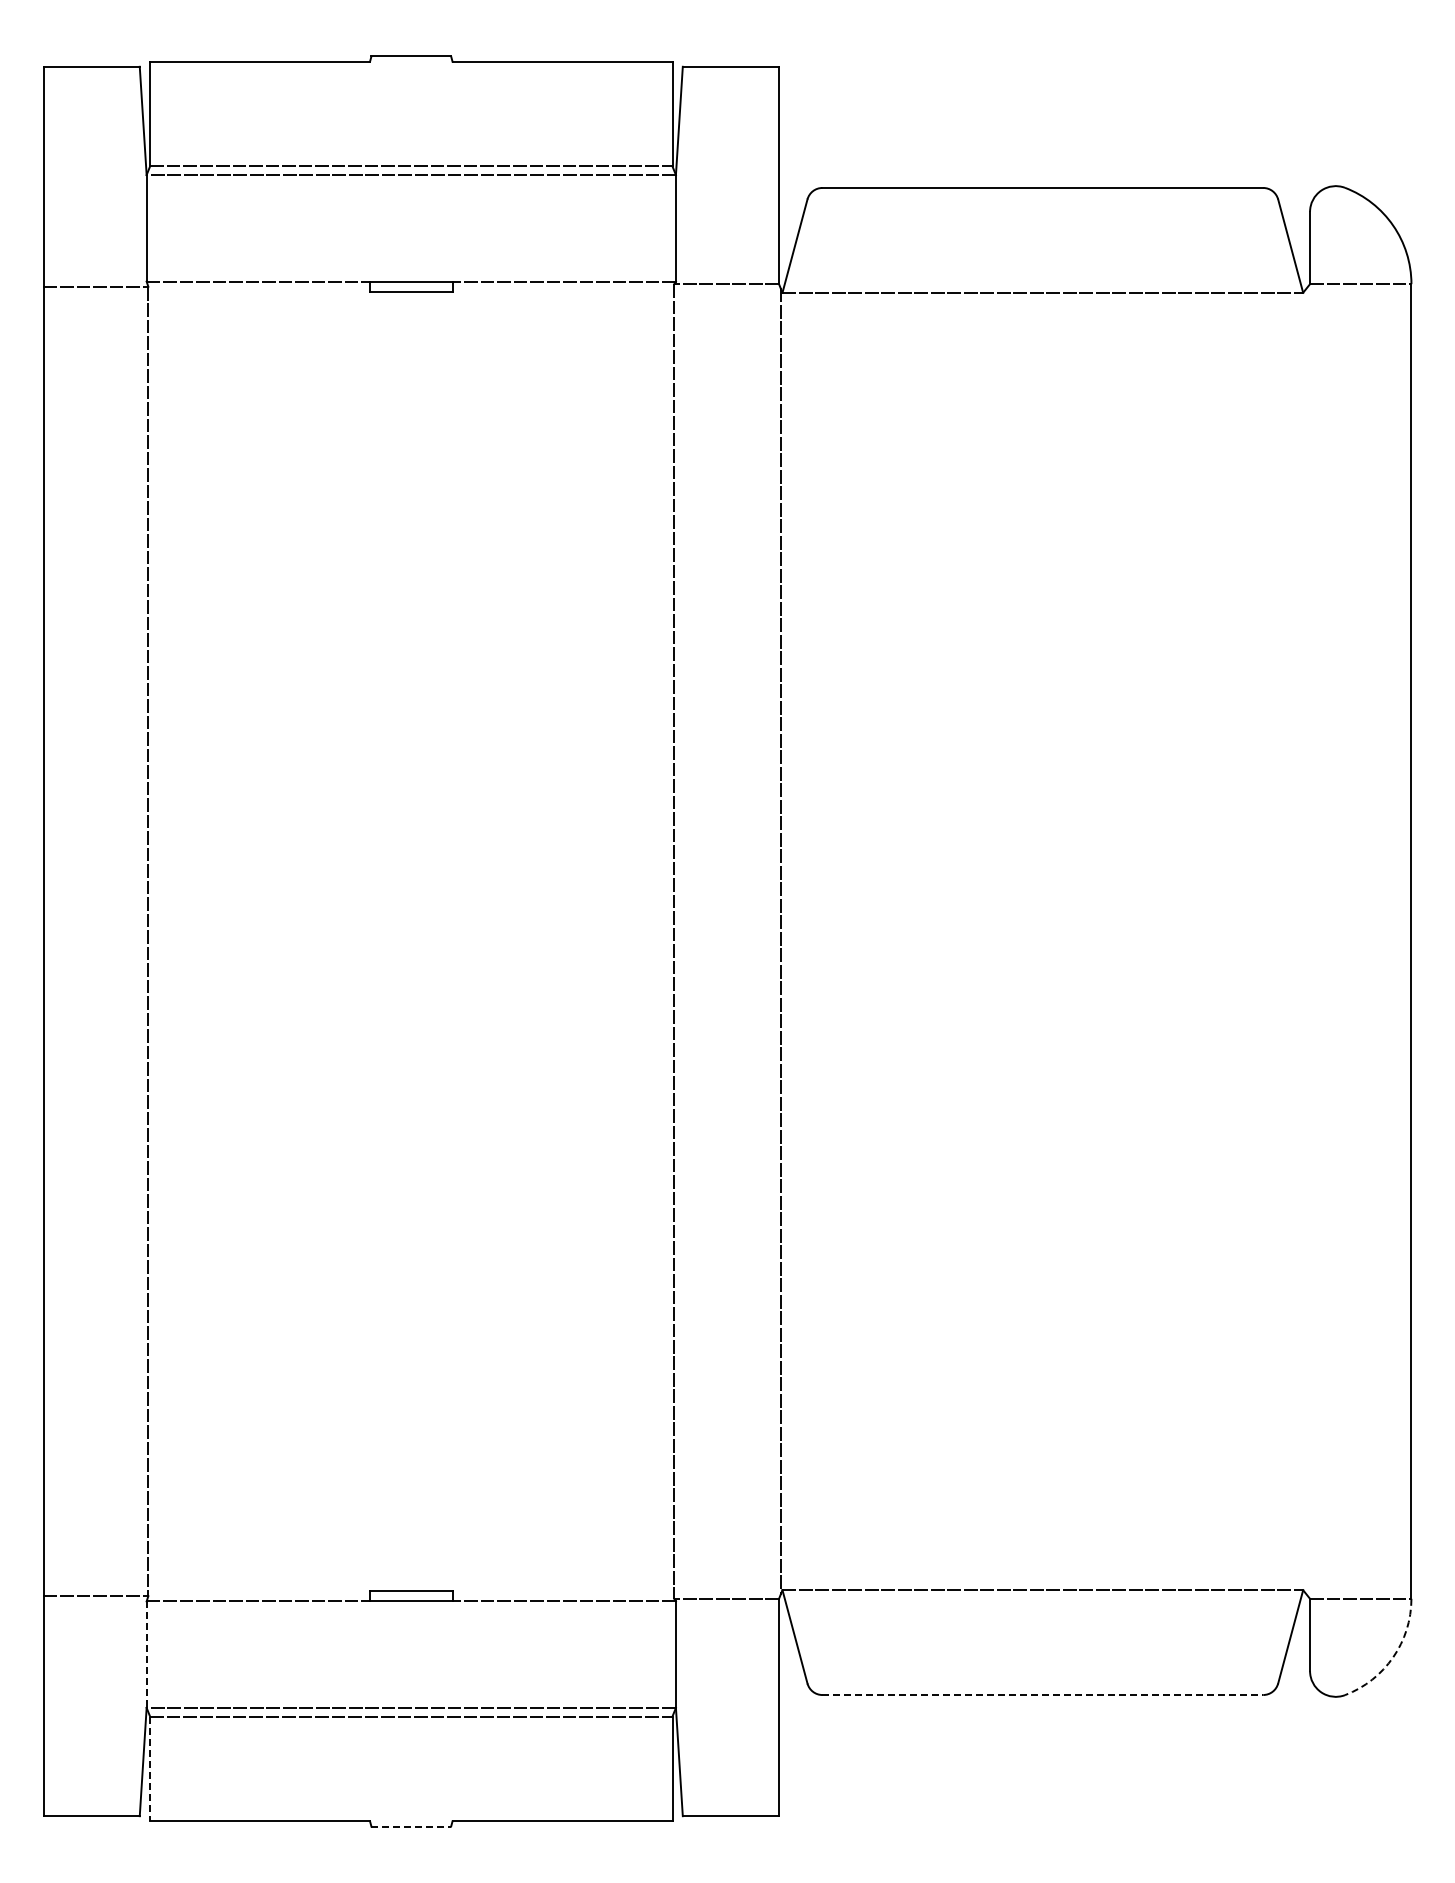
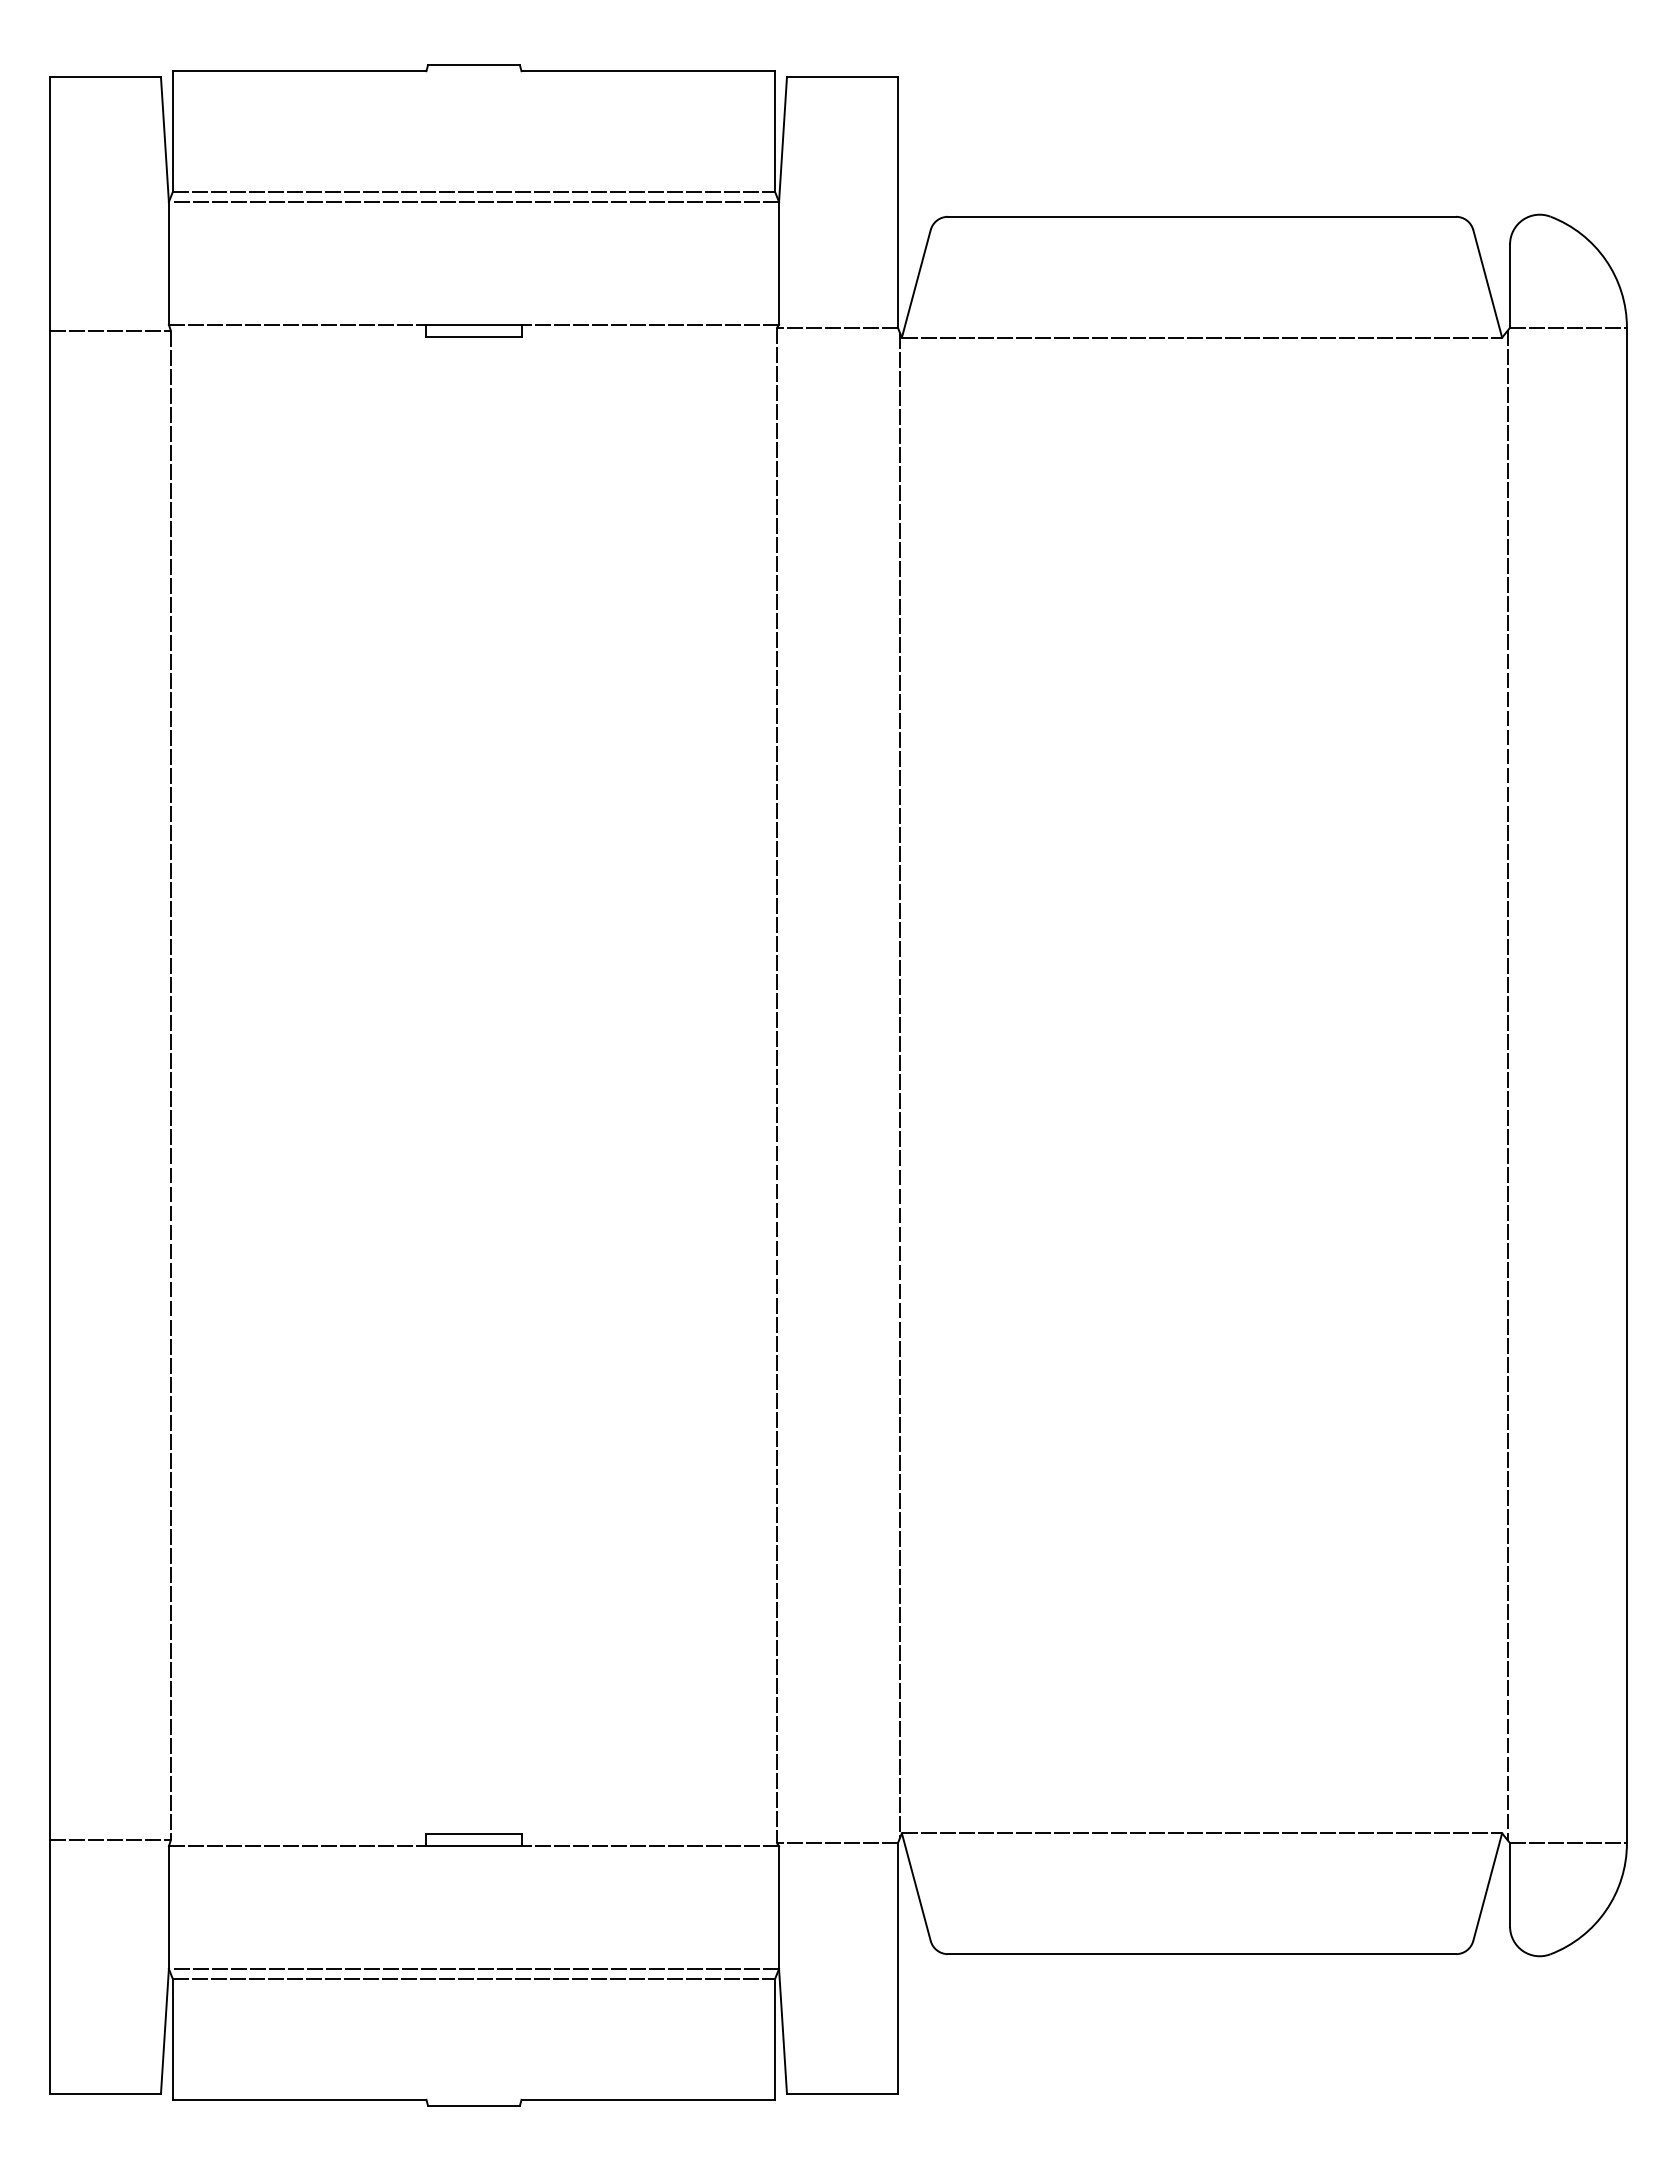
line: (1308, 941) -> (1508, 1085), added
line: (146, 1655) -> (168, 1908), dashed -> solid
arc: (1393, 1657) -> (1606, 1910), dashed -> solid
line: (1043, 1695) -> (1202, 1954), dashed -> solid
line: (150, 1769) -> (173, 2040), dashed -> solid
line: (411, 1826) -> (474, 2105), dashed -> solid

